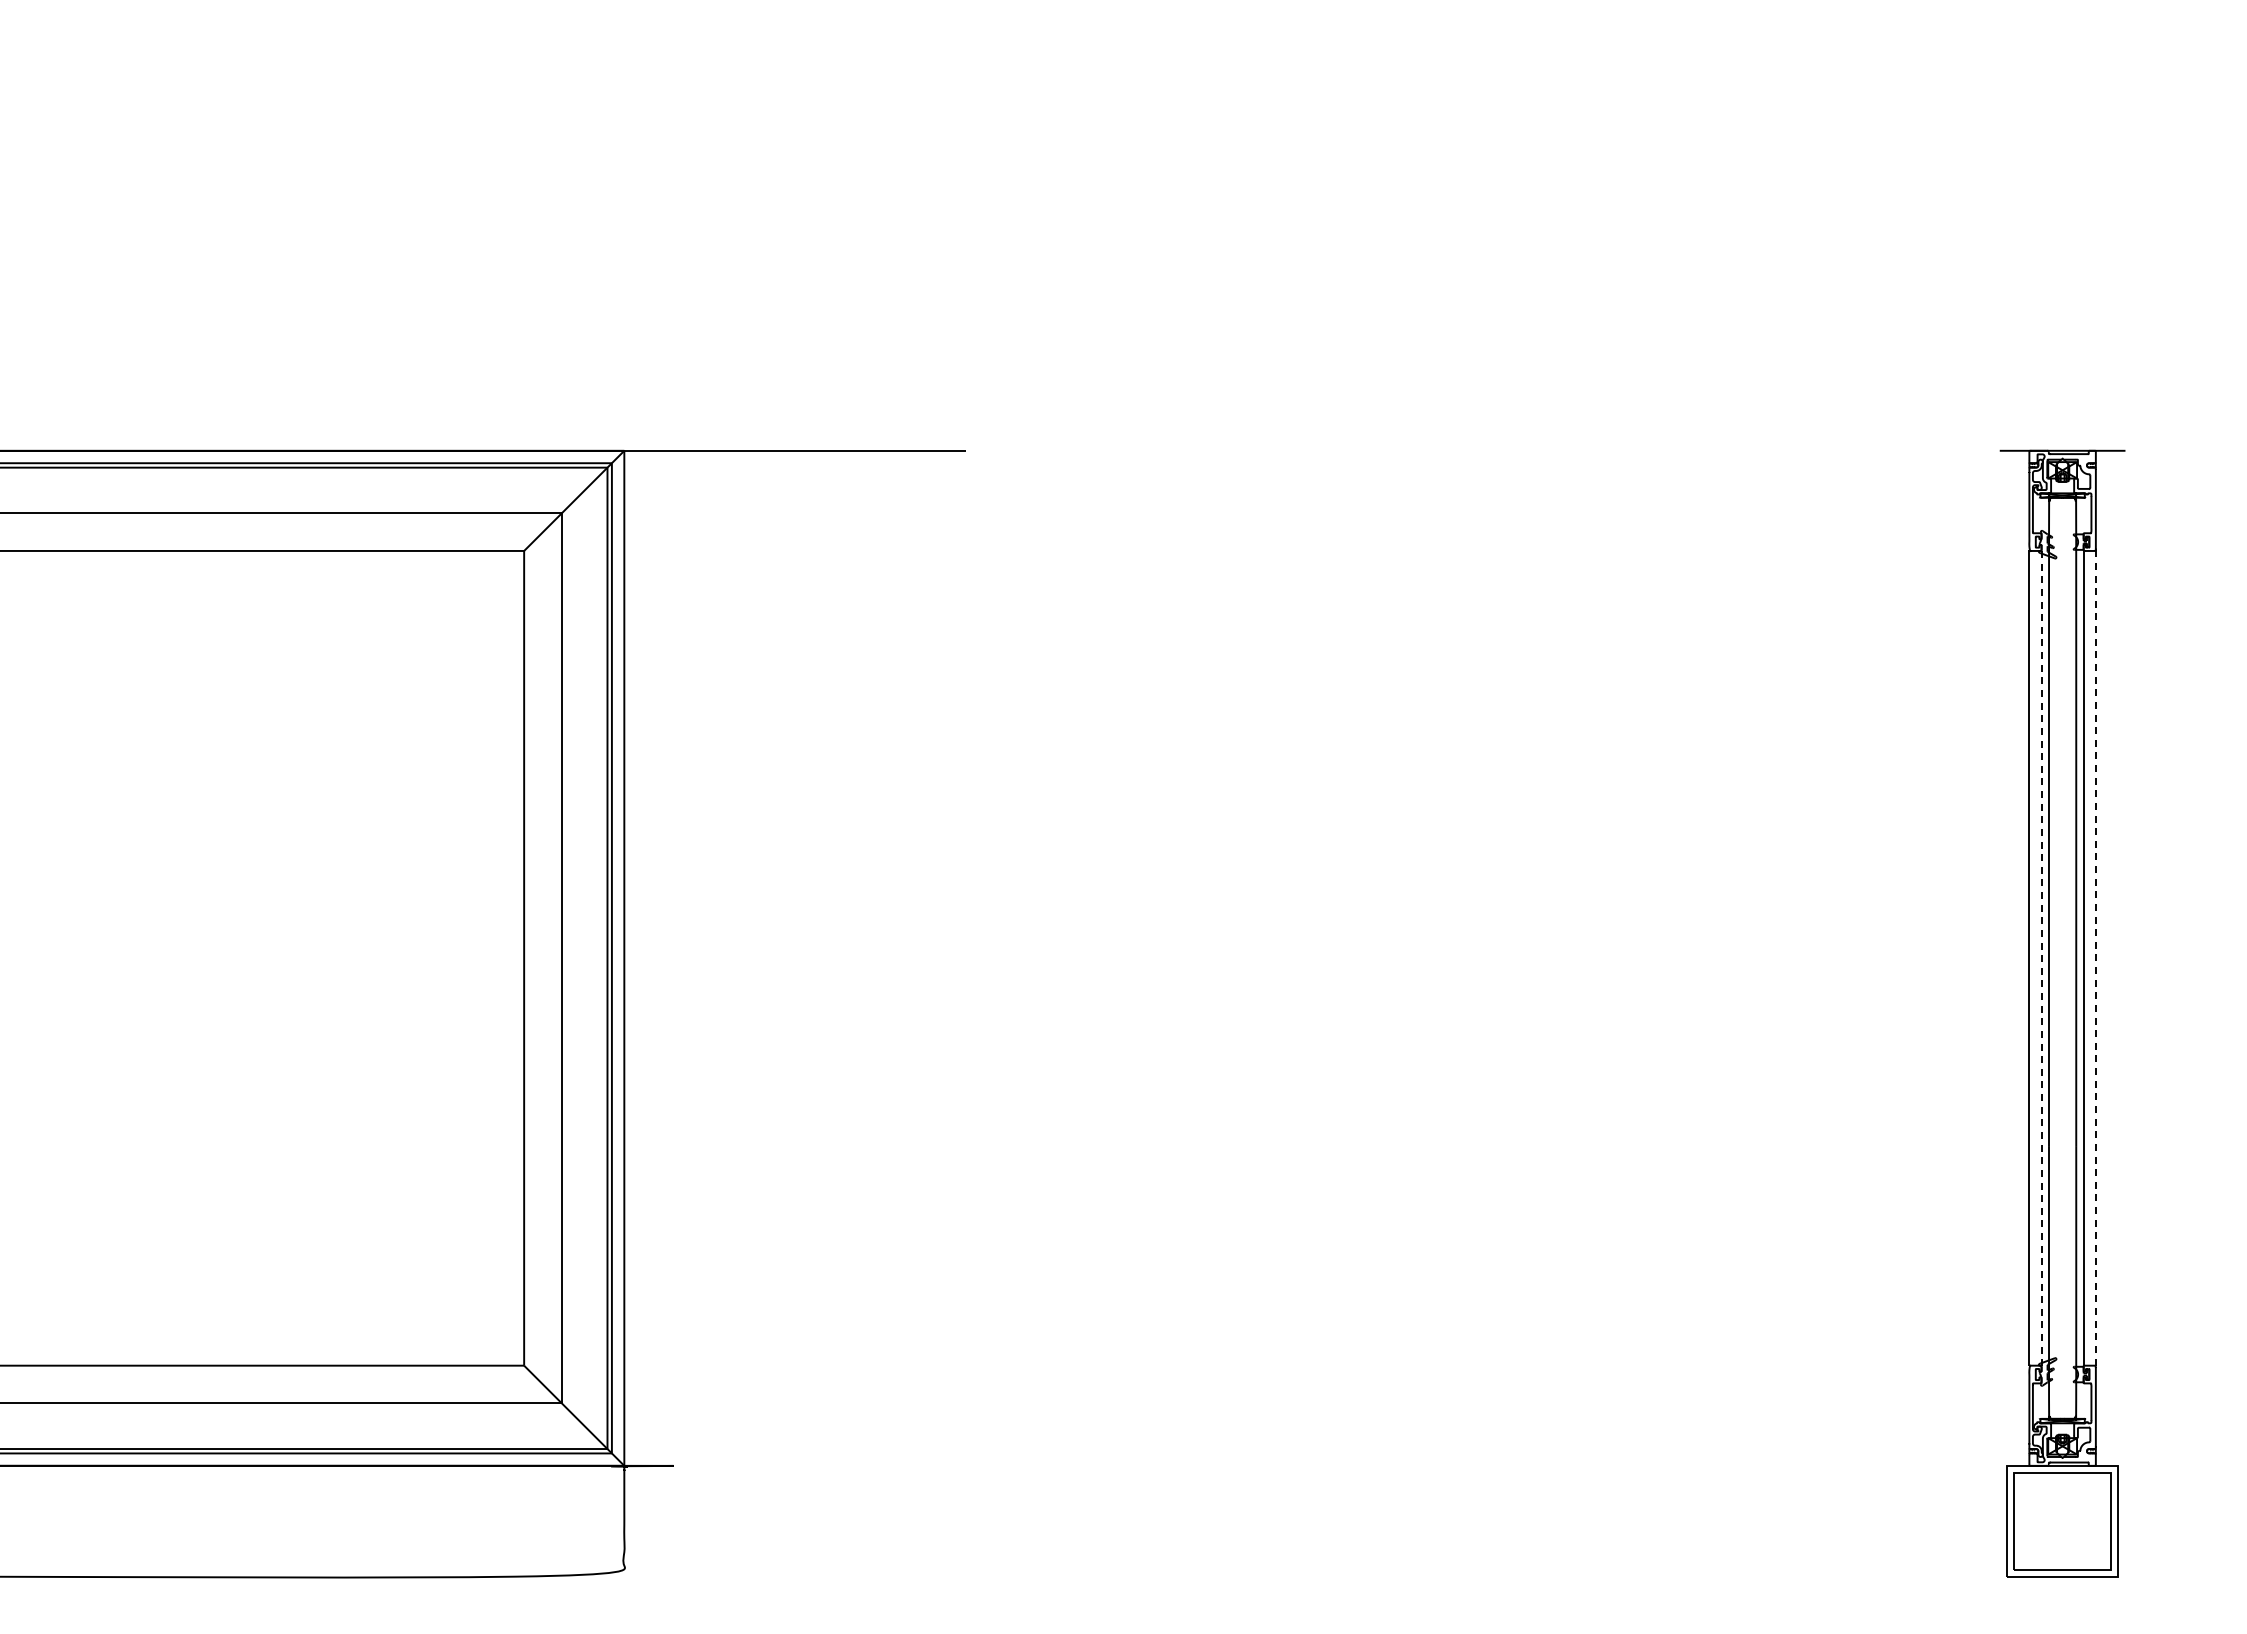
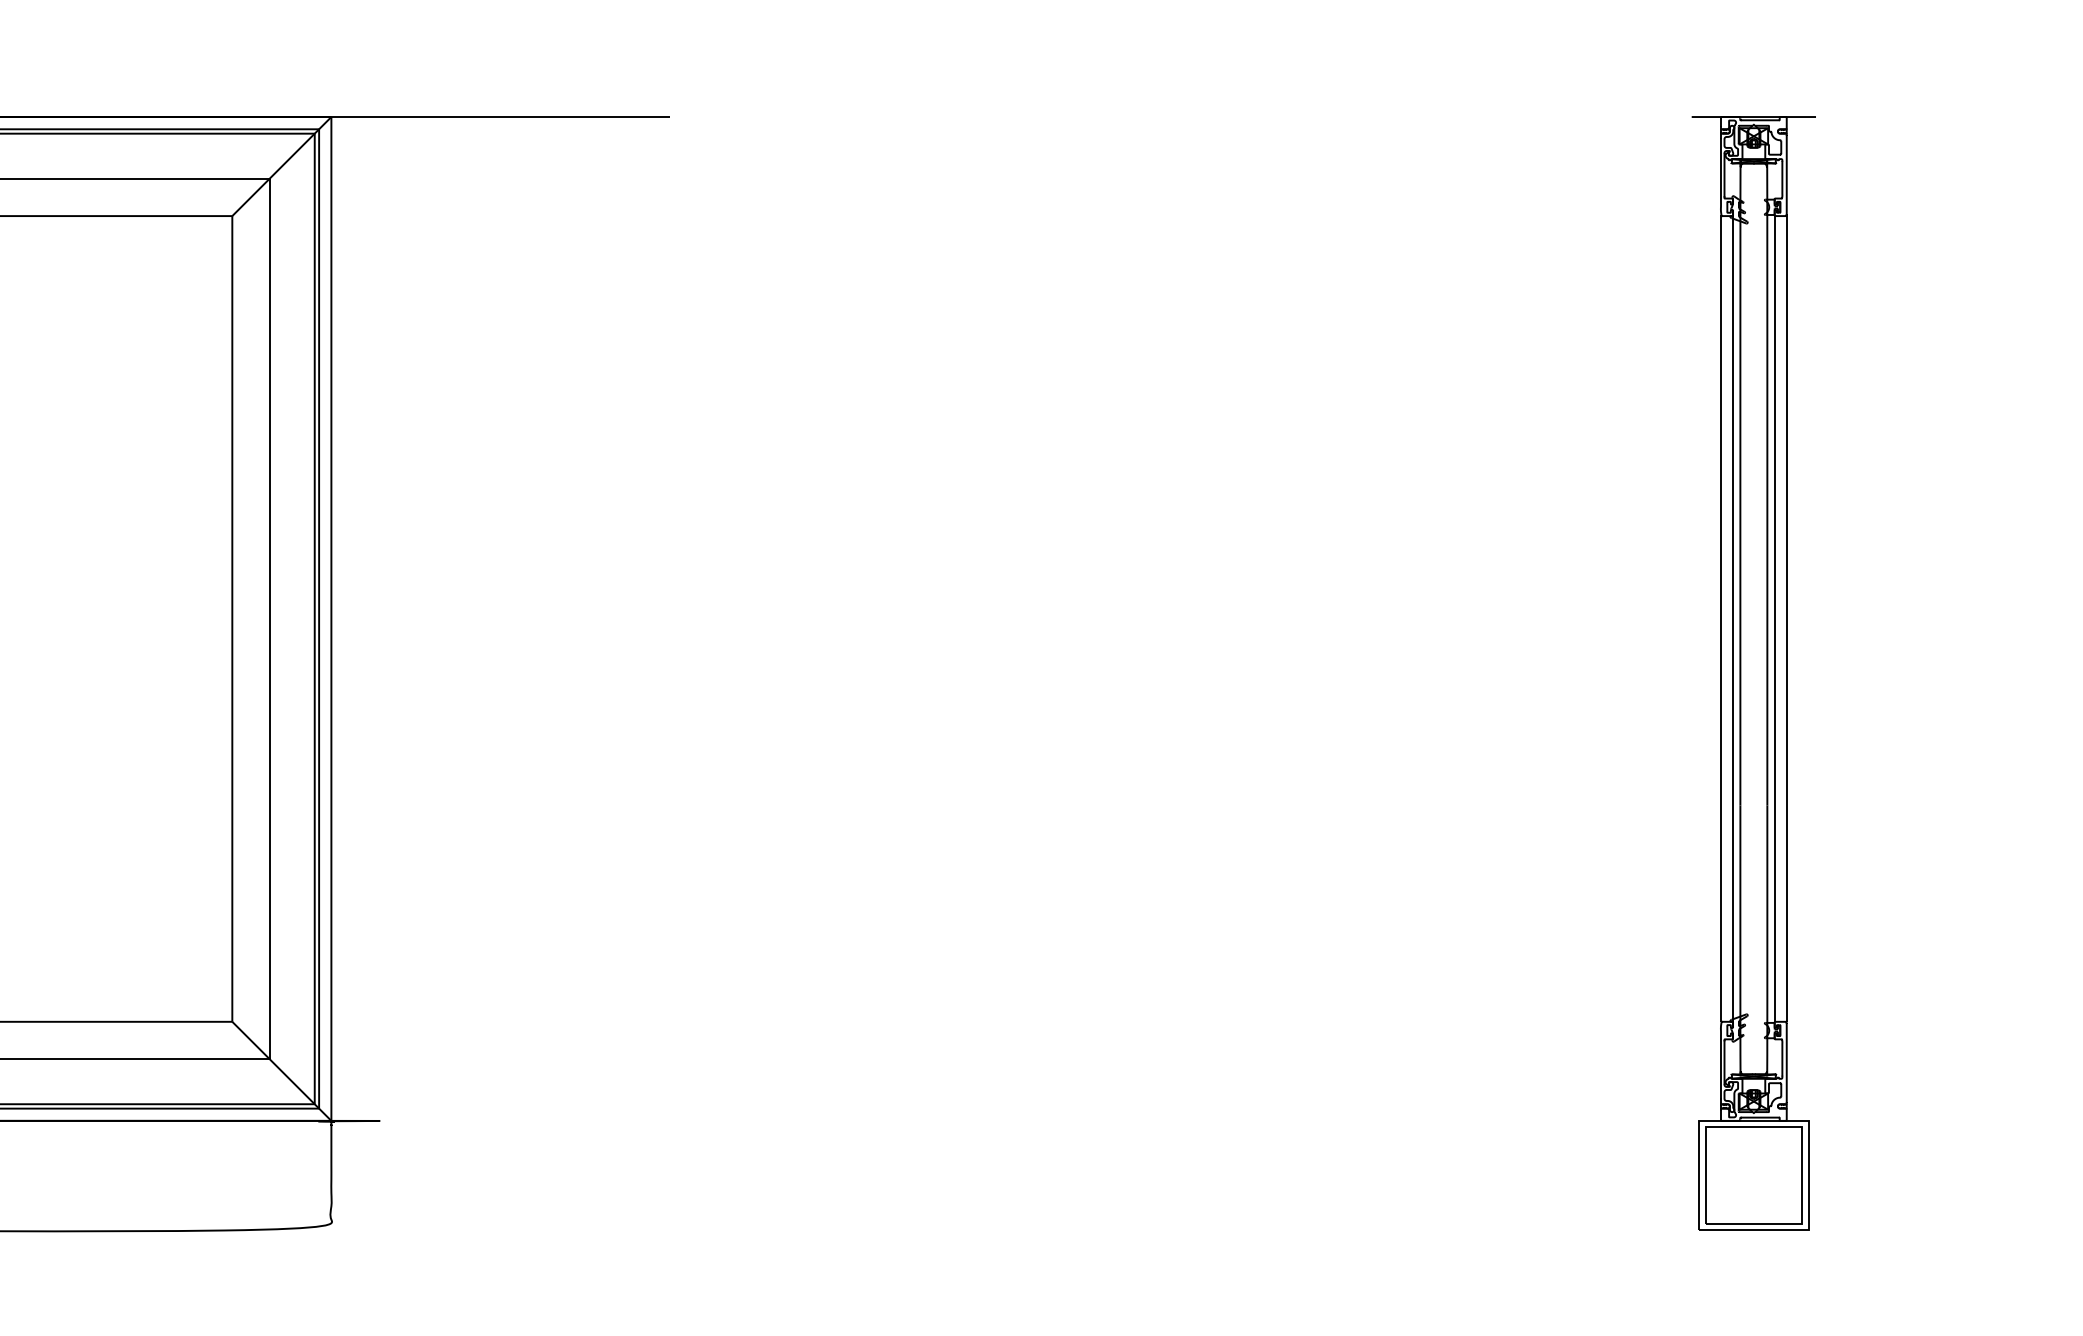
line: (2041, 957) -> (1732, 618), dashed -> solid
line: (2095, 958) -> (1786, 619), dashed -> solid

